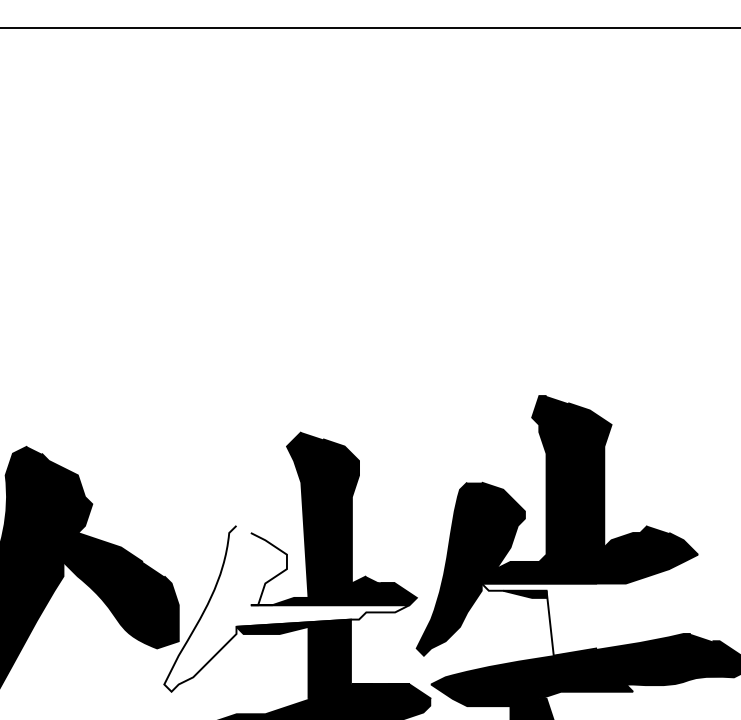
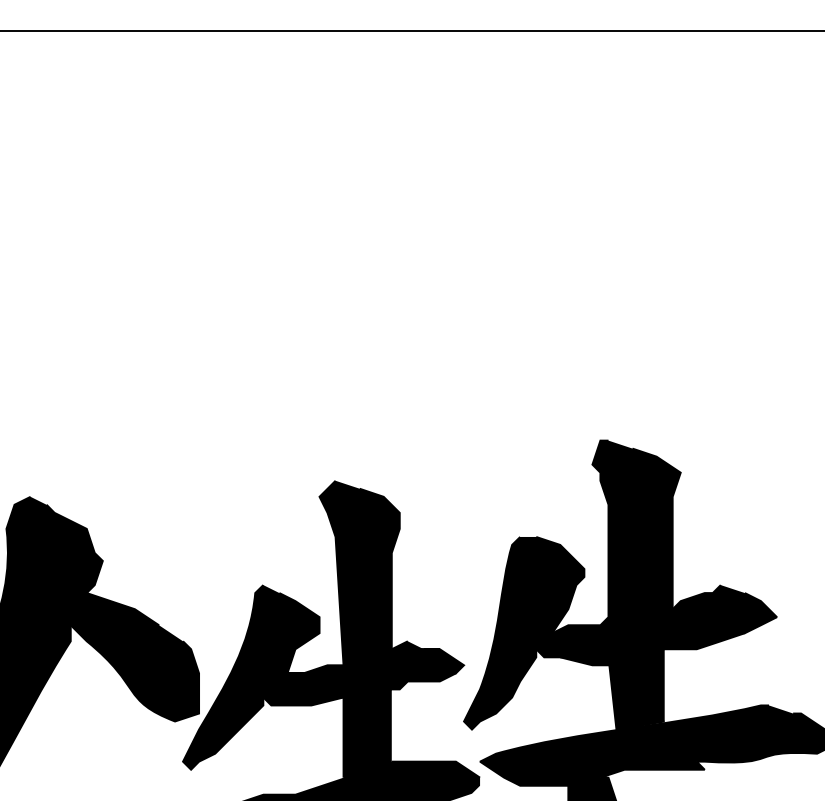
fill: (286, 608) -> (319, 677), added
fill: (539, 619) -> (600, 689), added

